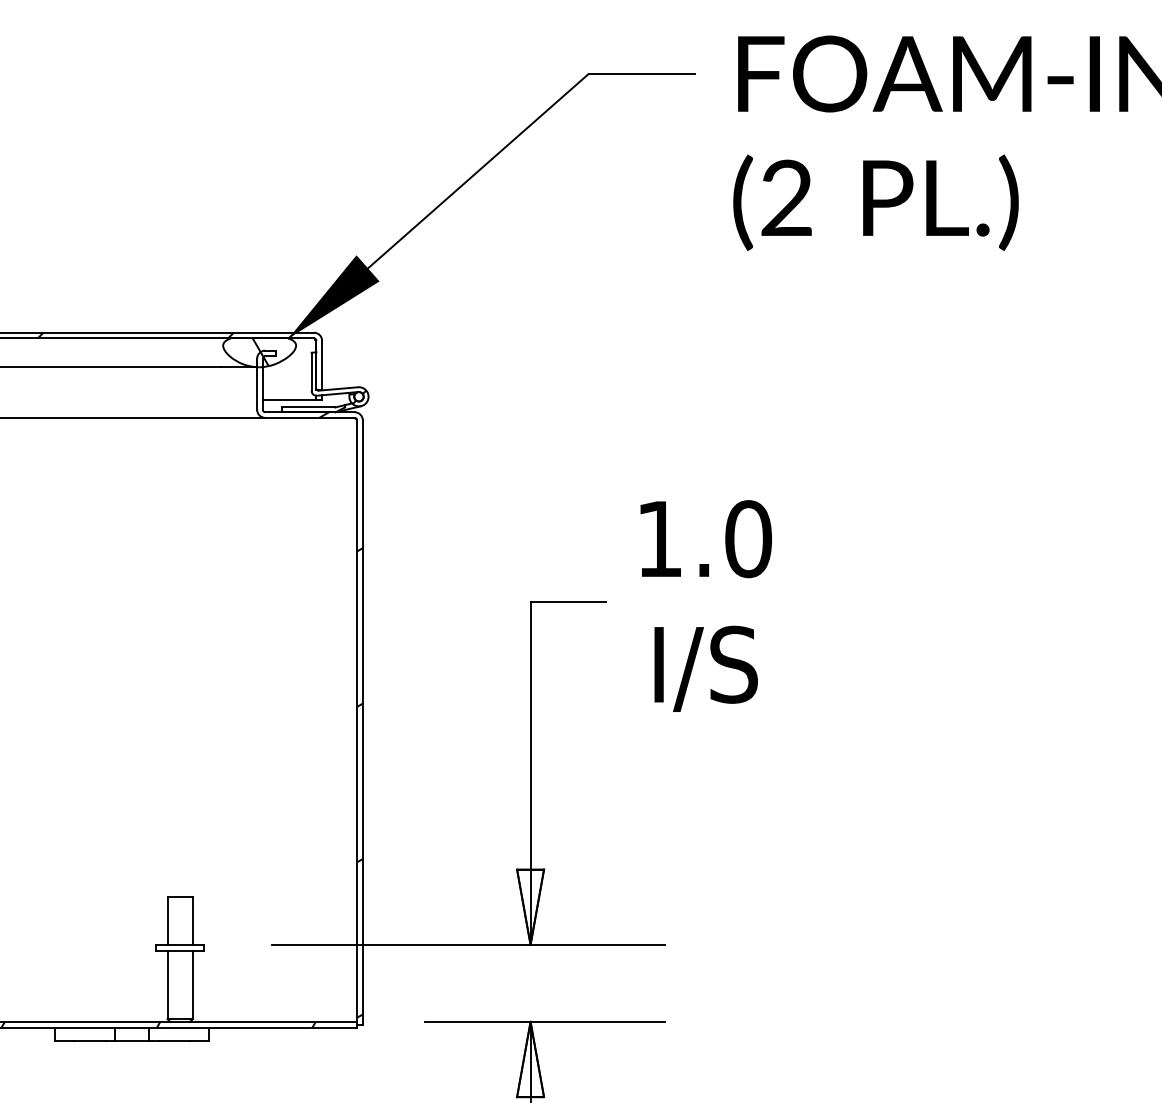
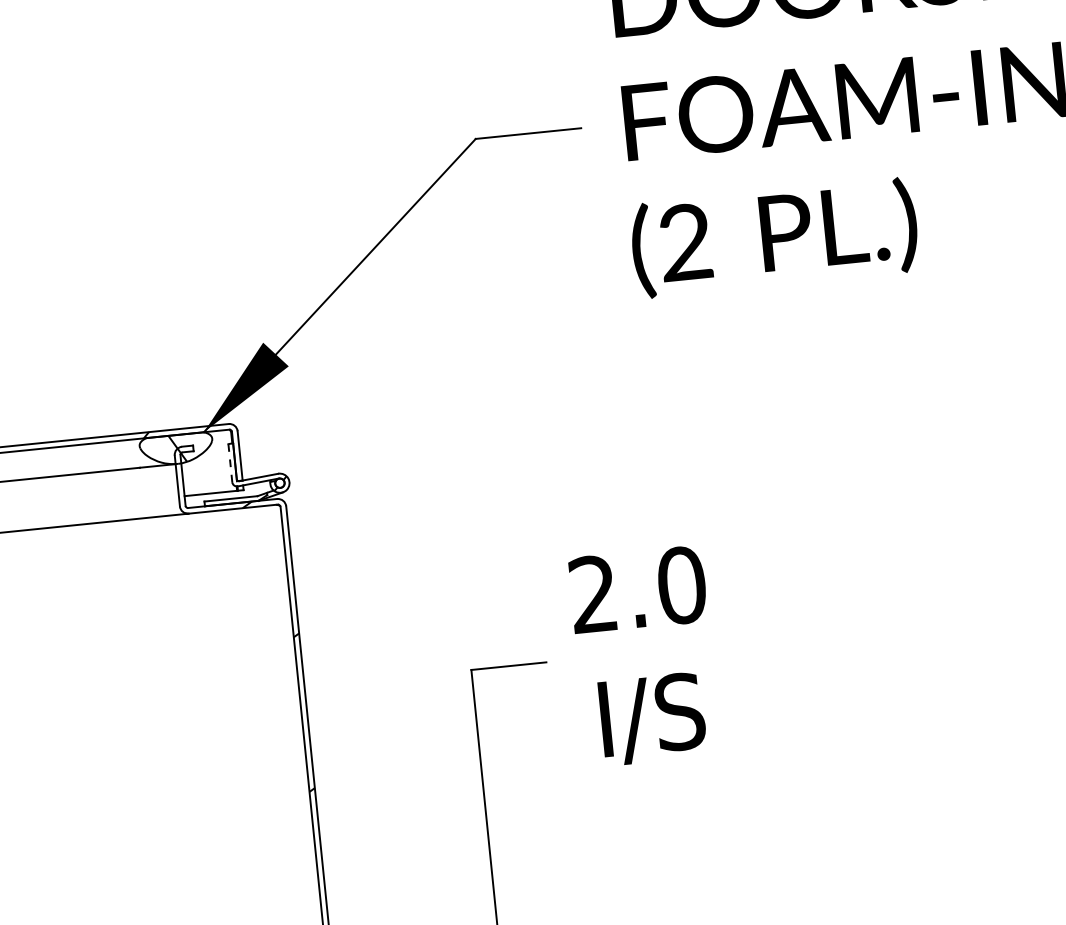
line: (311, 372) -> (230, 463), solid -> dashed
text: (658, 538) -> (592, 593), 1.0 -> 2.0

